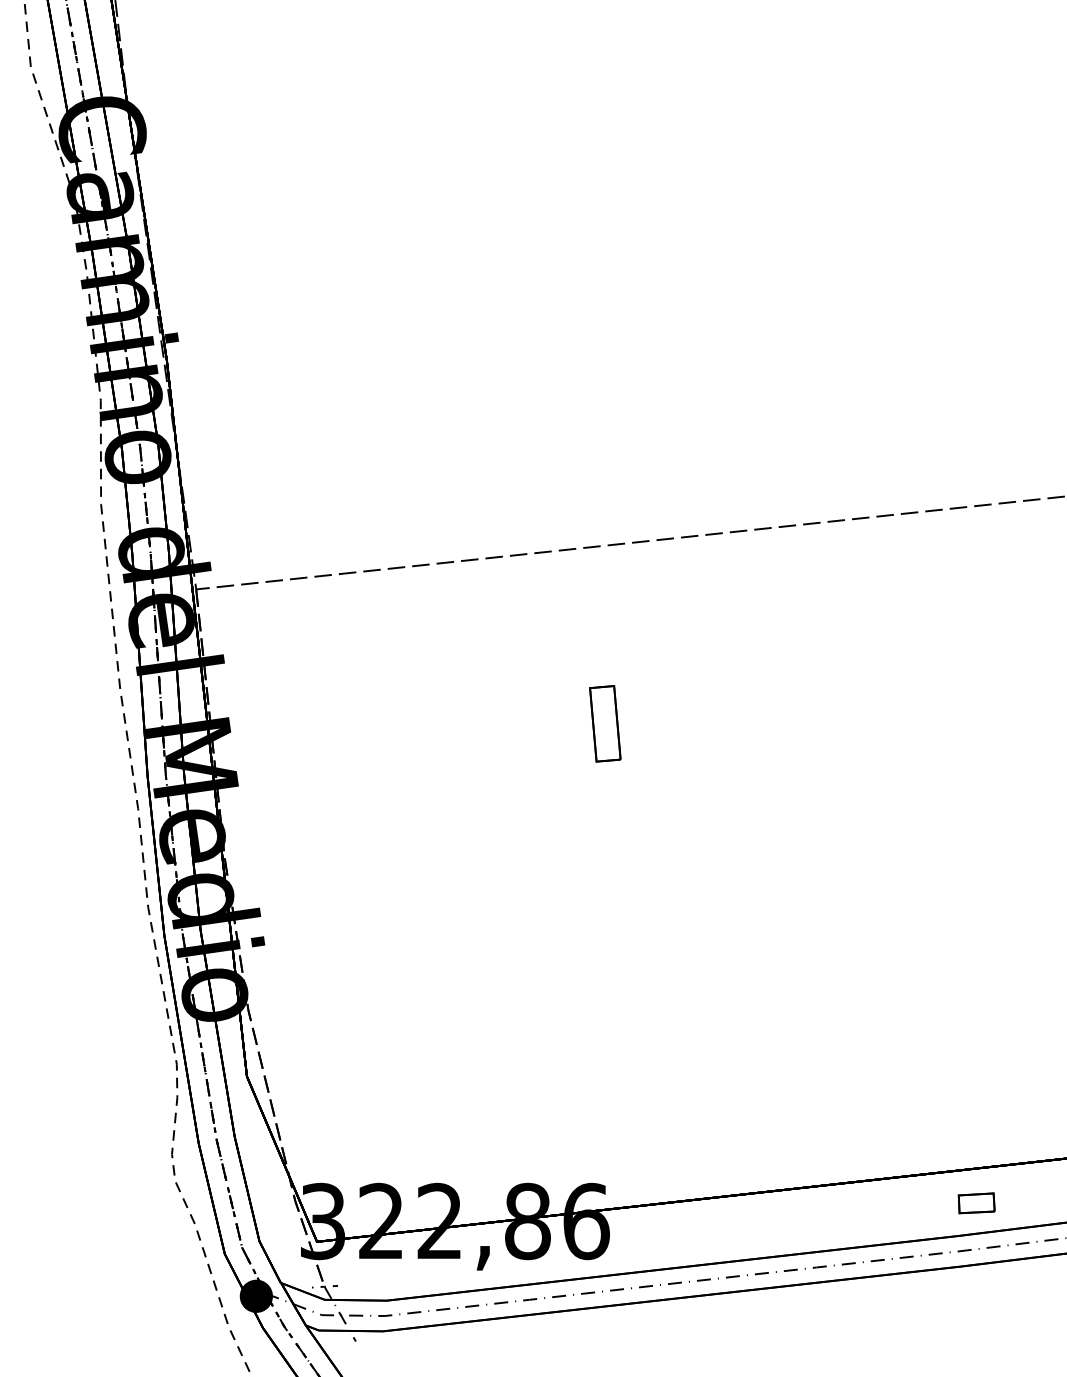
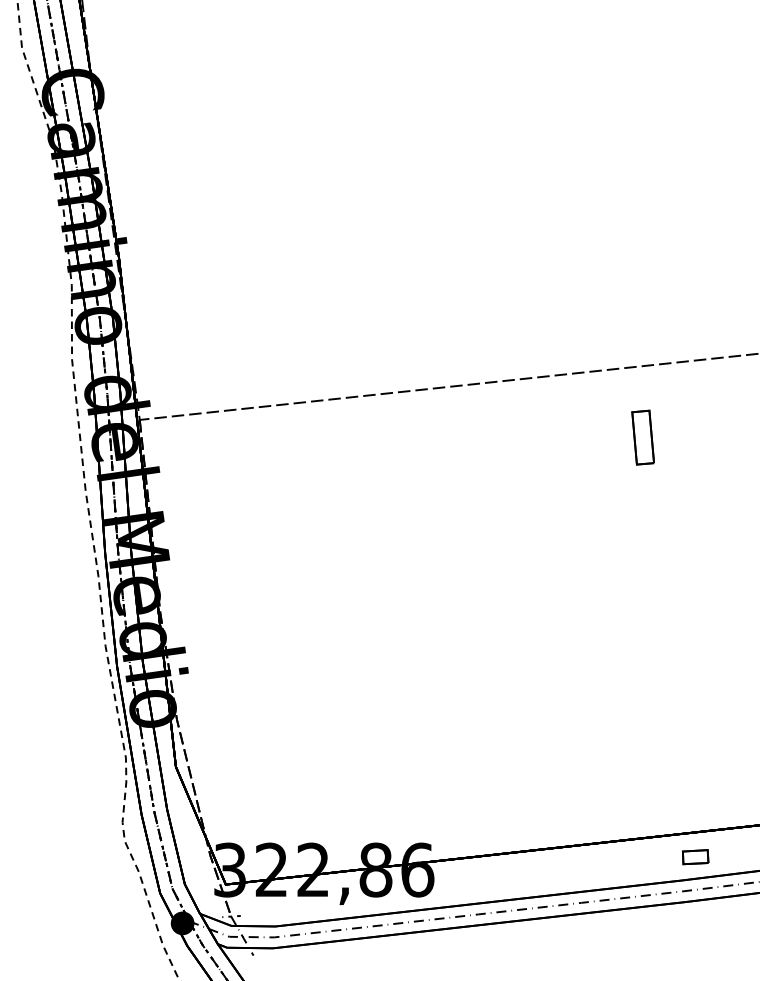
part: (604, 723) -> (642, 437), moved

